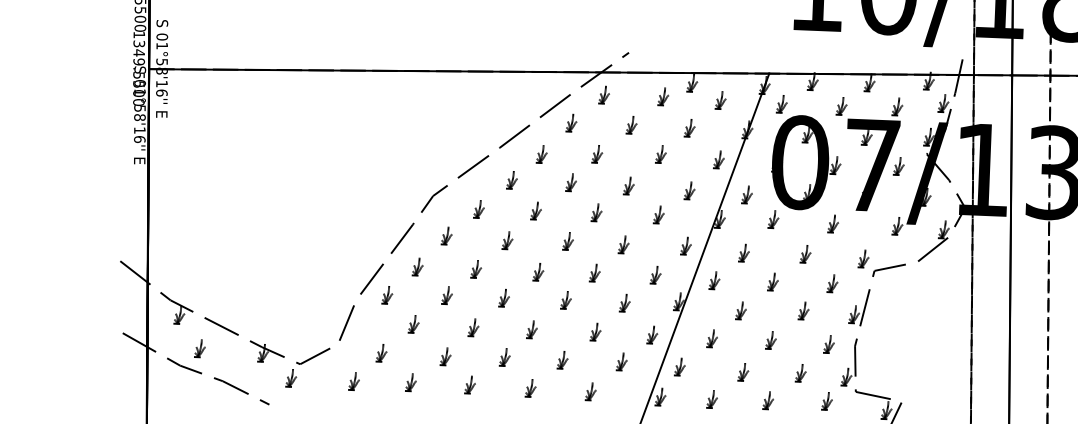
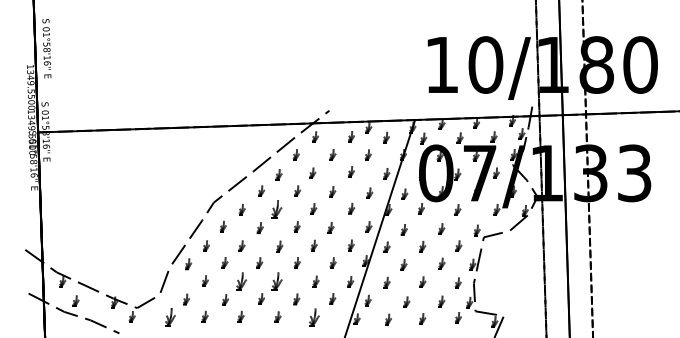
part: (535, 209) -> (276, 208), size x1.6
part: (473, 327) -> (241, 281), size x1.6
part: (532, 329) -> (277, 281), size x1.6
part: (354, 381) -> (170, 317), size x1.6
part: (590, 391) -> (314, 317), size x1.6

